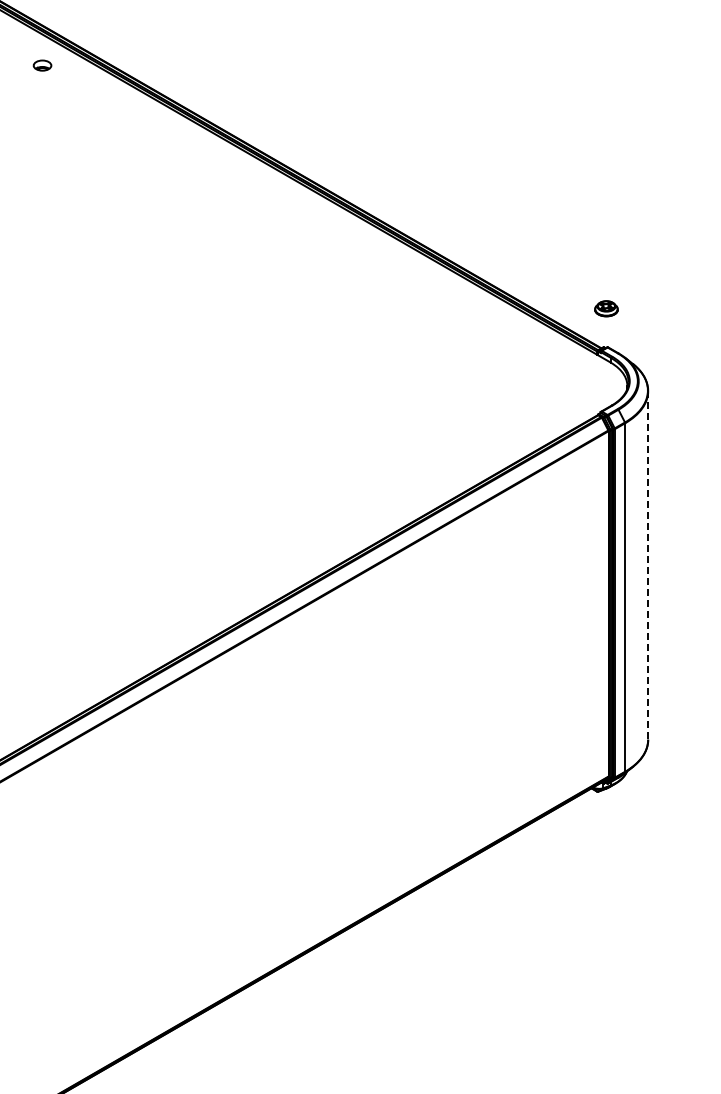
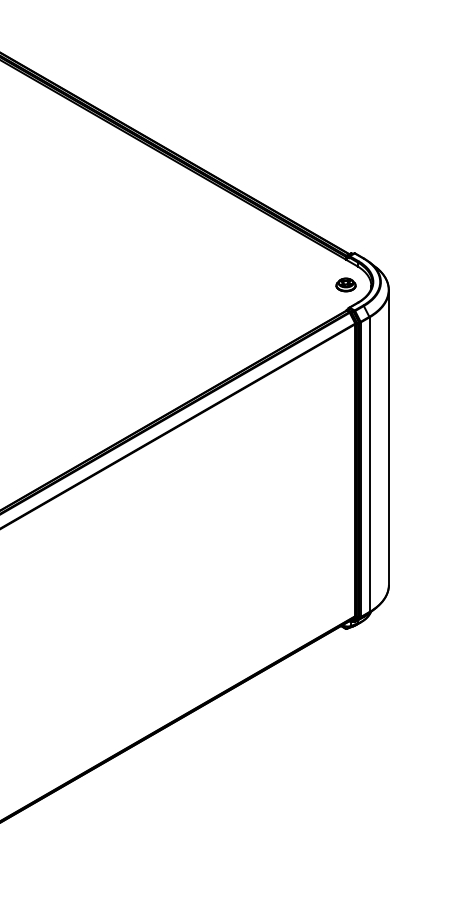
part: (606, 308) -> (346, 284), moved
line: (648, 565) -> (389, 437), dashed -> solid

